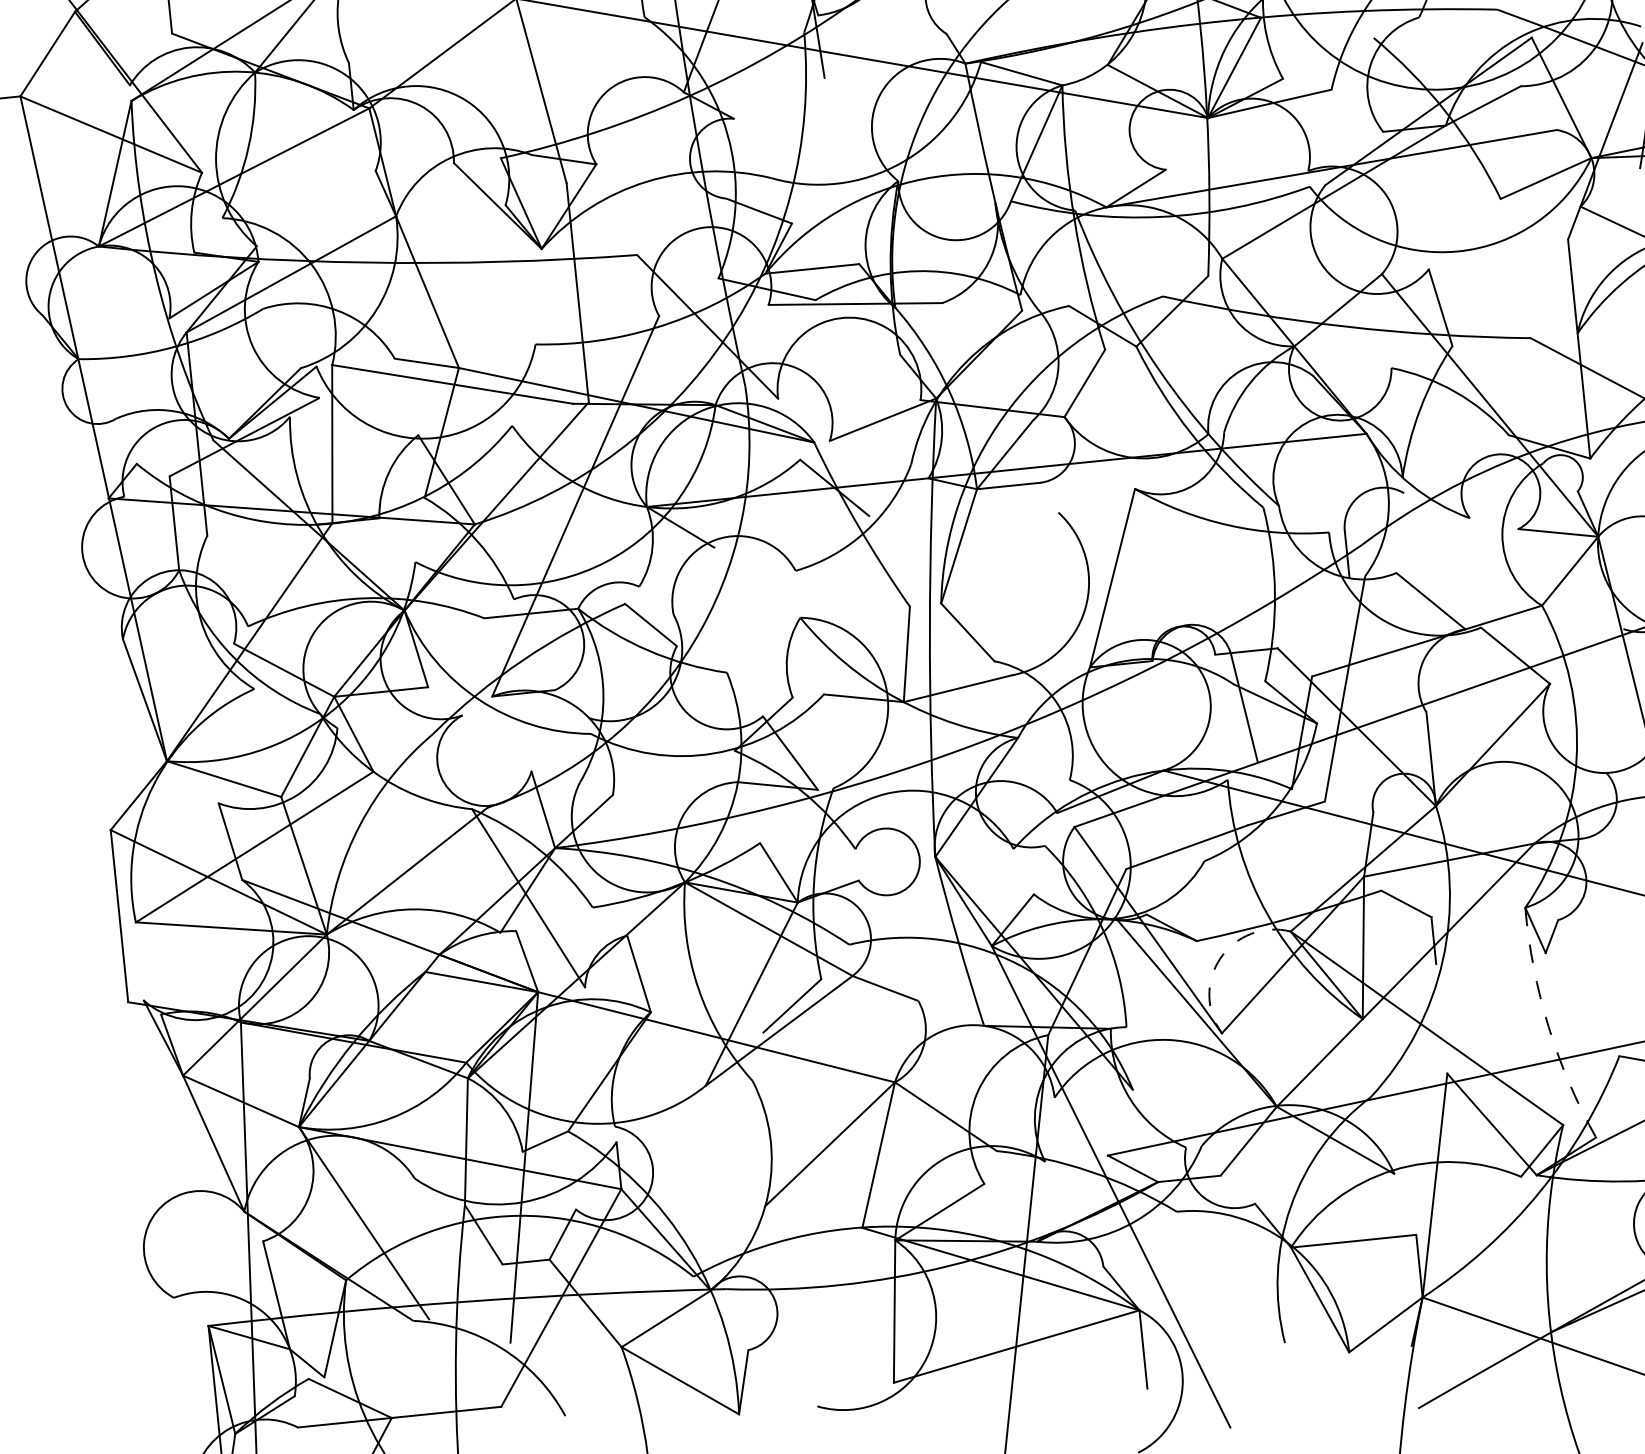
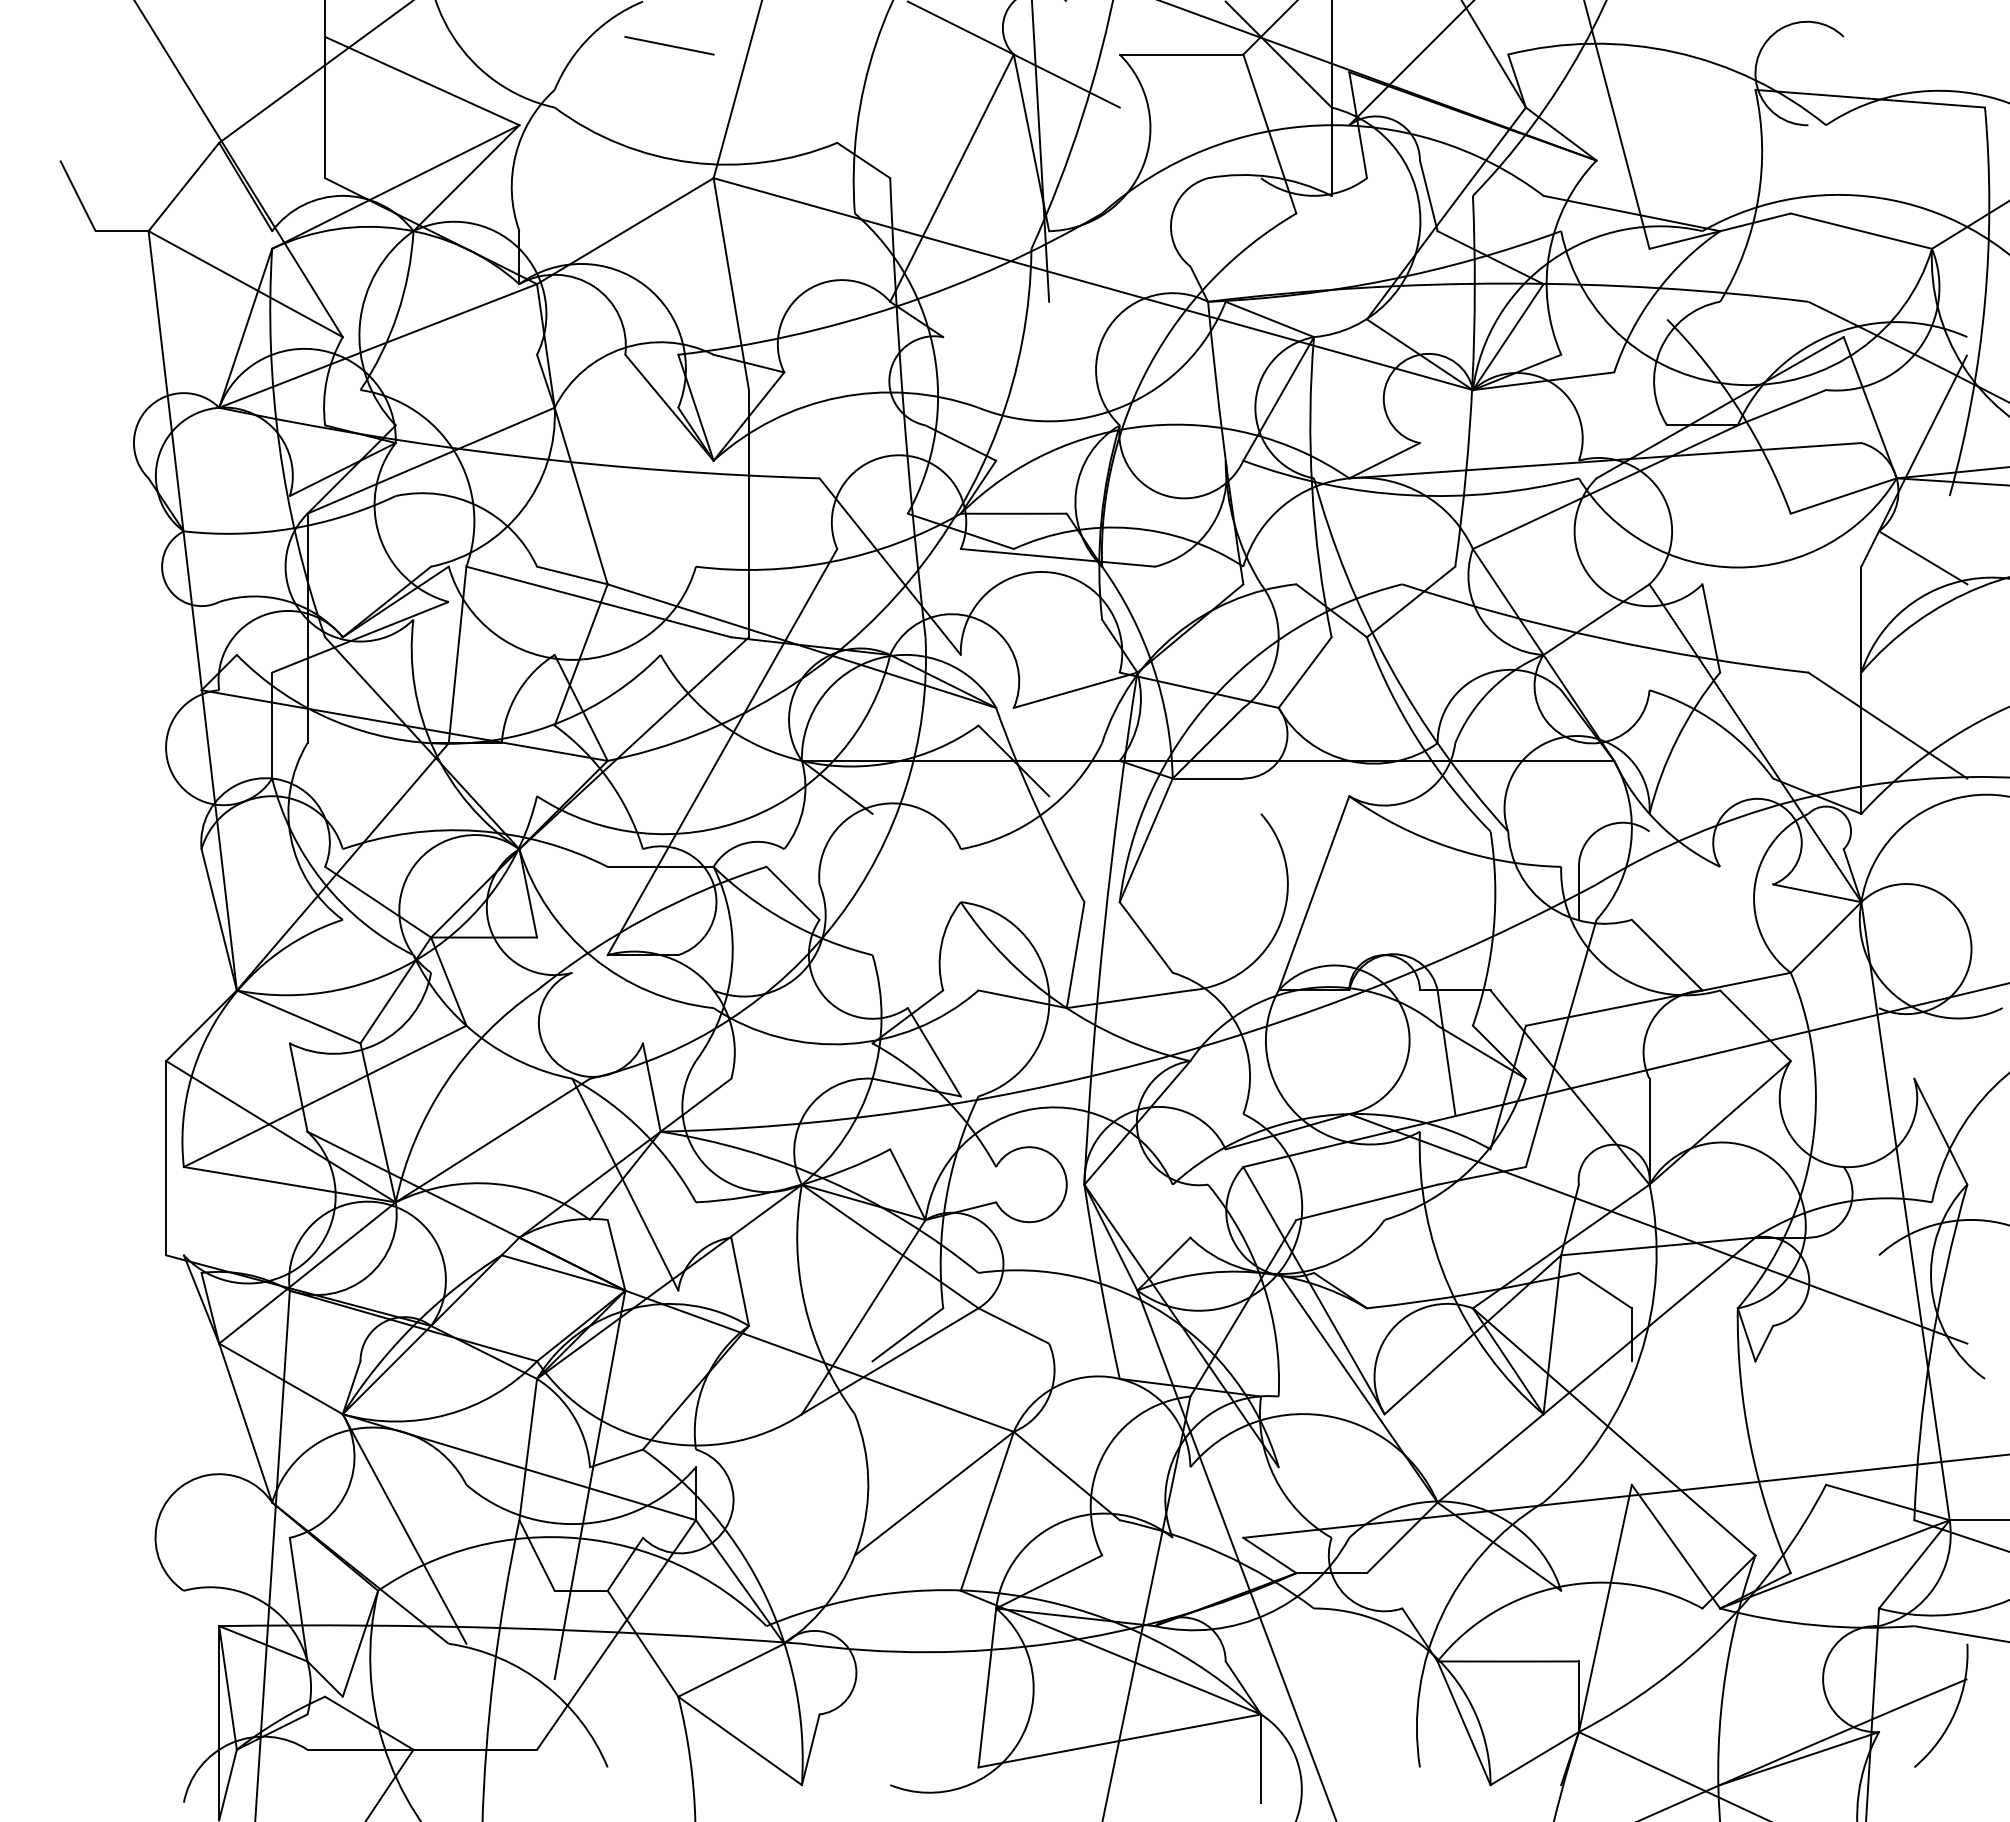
arc: (1220, 958) -> (1391, 1330), dashed -> solid
arc: (1548, 1026) -> (1750, 1443), dashed -> solid

